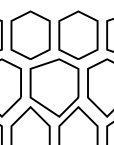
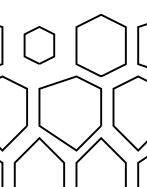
part: (30, 34) -> (39, 44), size x0.6

